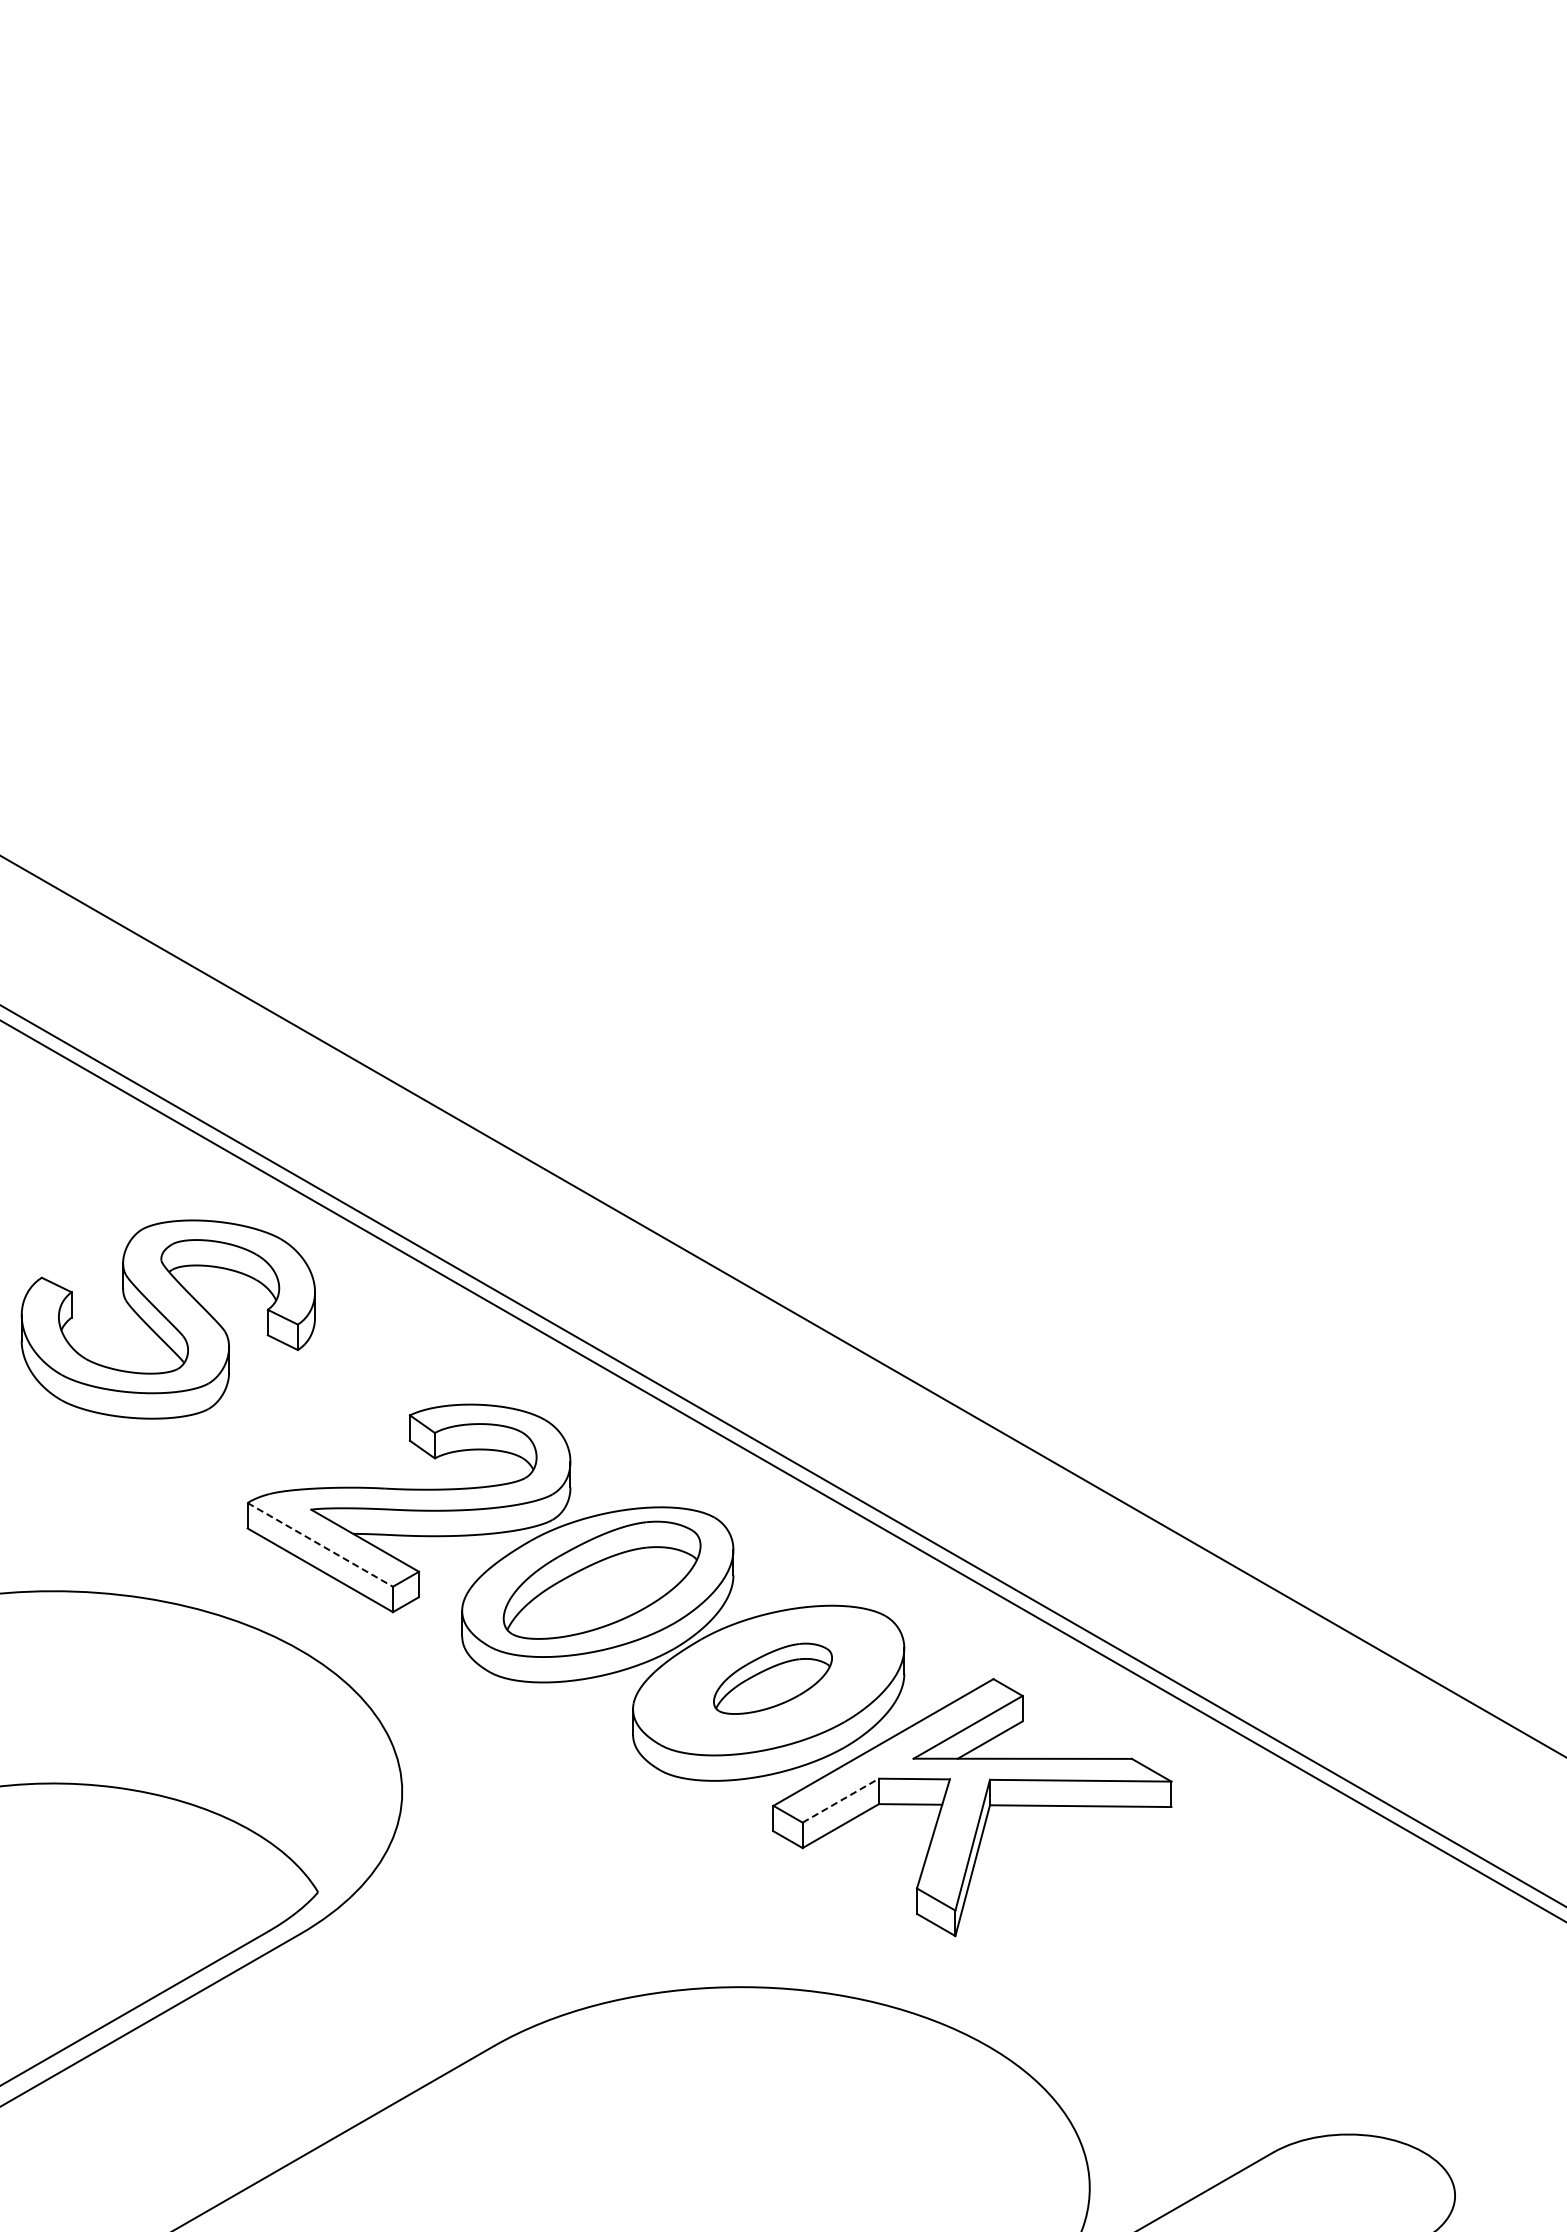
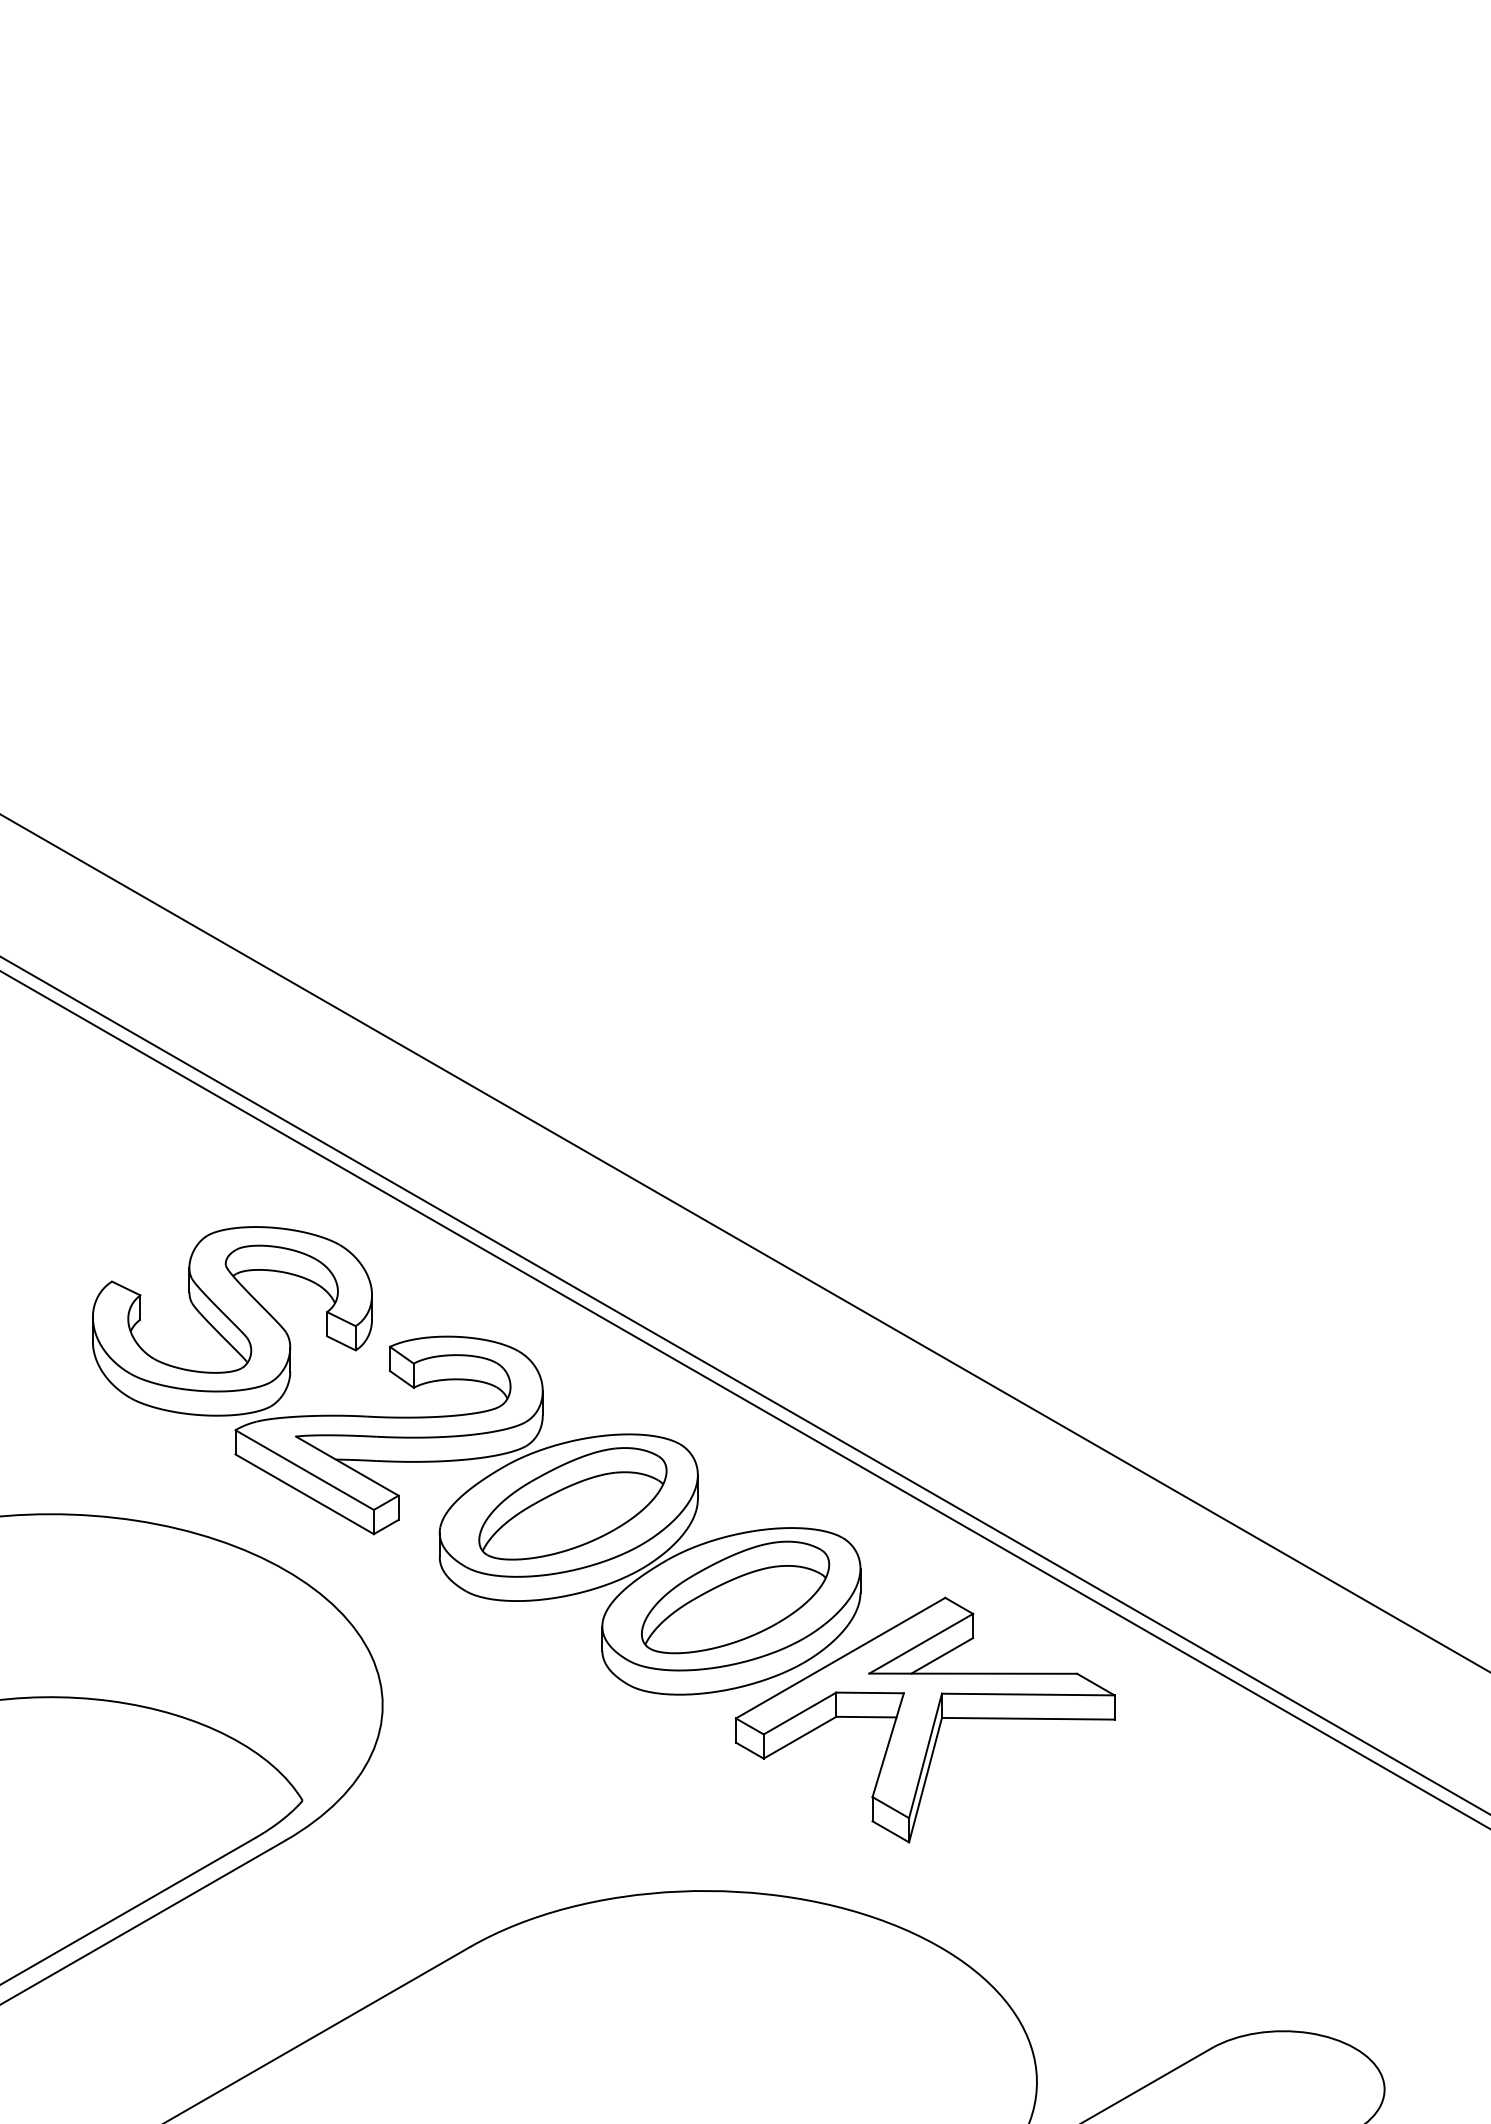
part: (167, 1319) -> (231, 1321), moved
line: (320, 1544) -> (304, 1469), dashed -> solid
part: (772, 1678) -> (735, 1597), size x1.67
line: (841, 1800) -> (800, 1713), dashed -> solid

